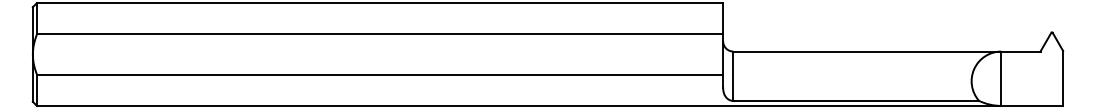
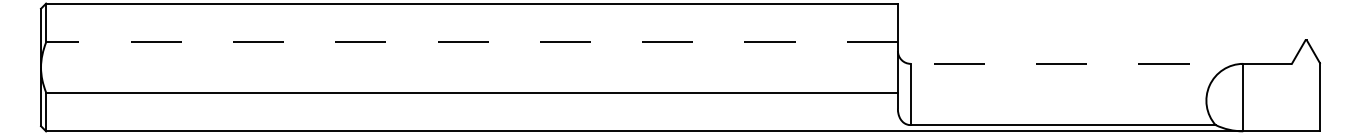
line: (379, 34) -> (471, 42), solid -> dashed
line: (886, 51) -> (1100, 63), solid -> dashed

